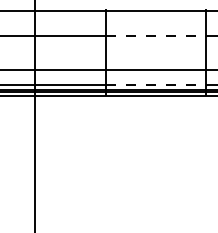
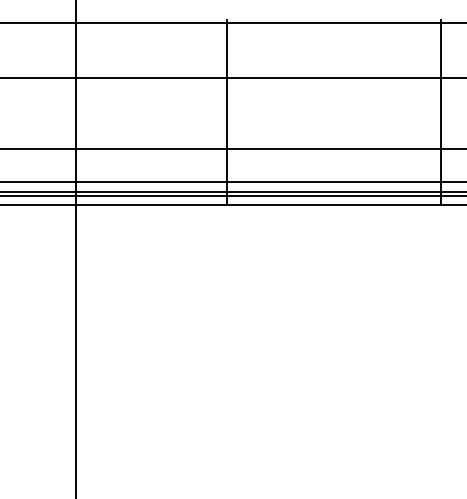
line: (155, 36) -> (333, 78), dashed -> solid
line: (155, 84) -> (333, 180), dashed -> solid

